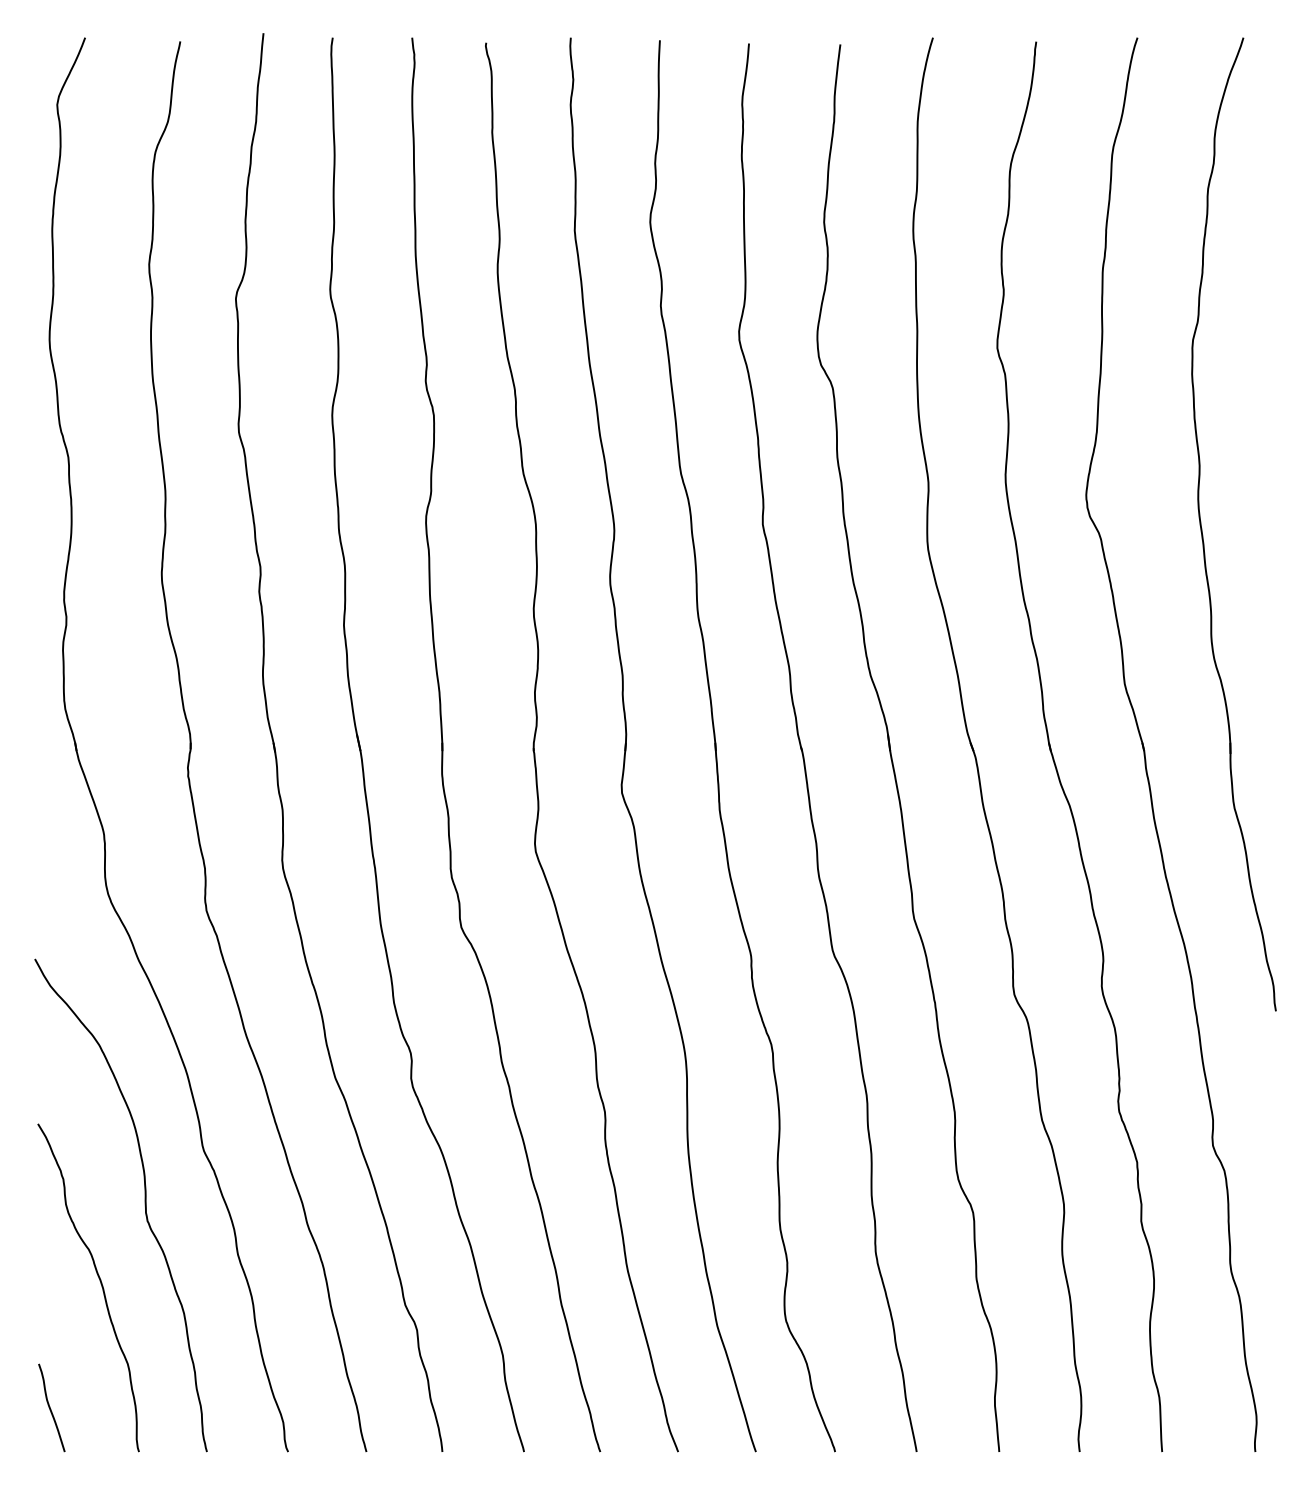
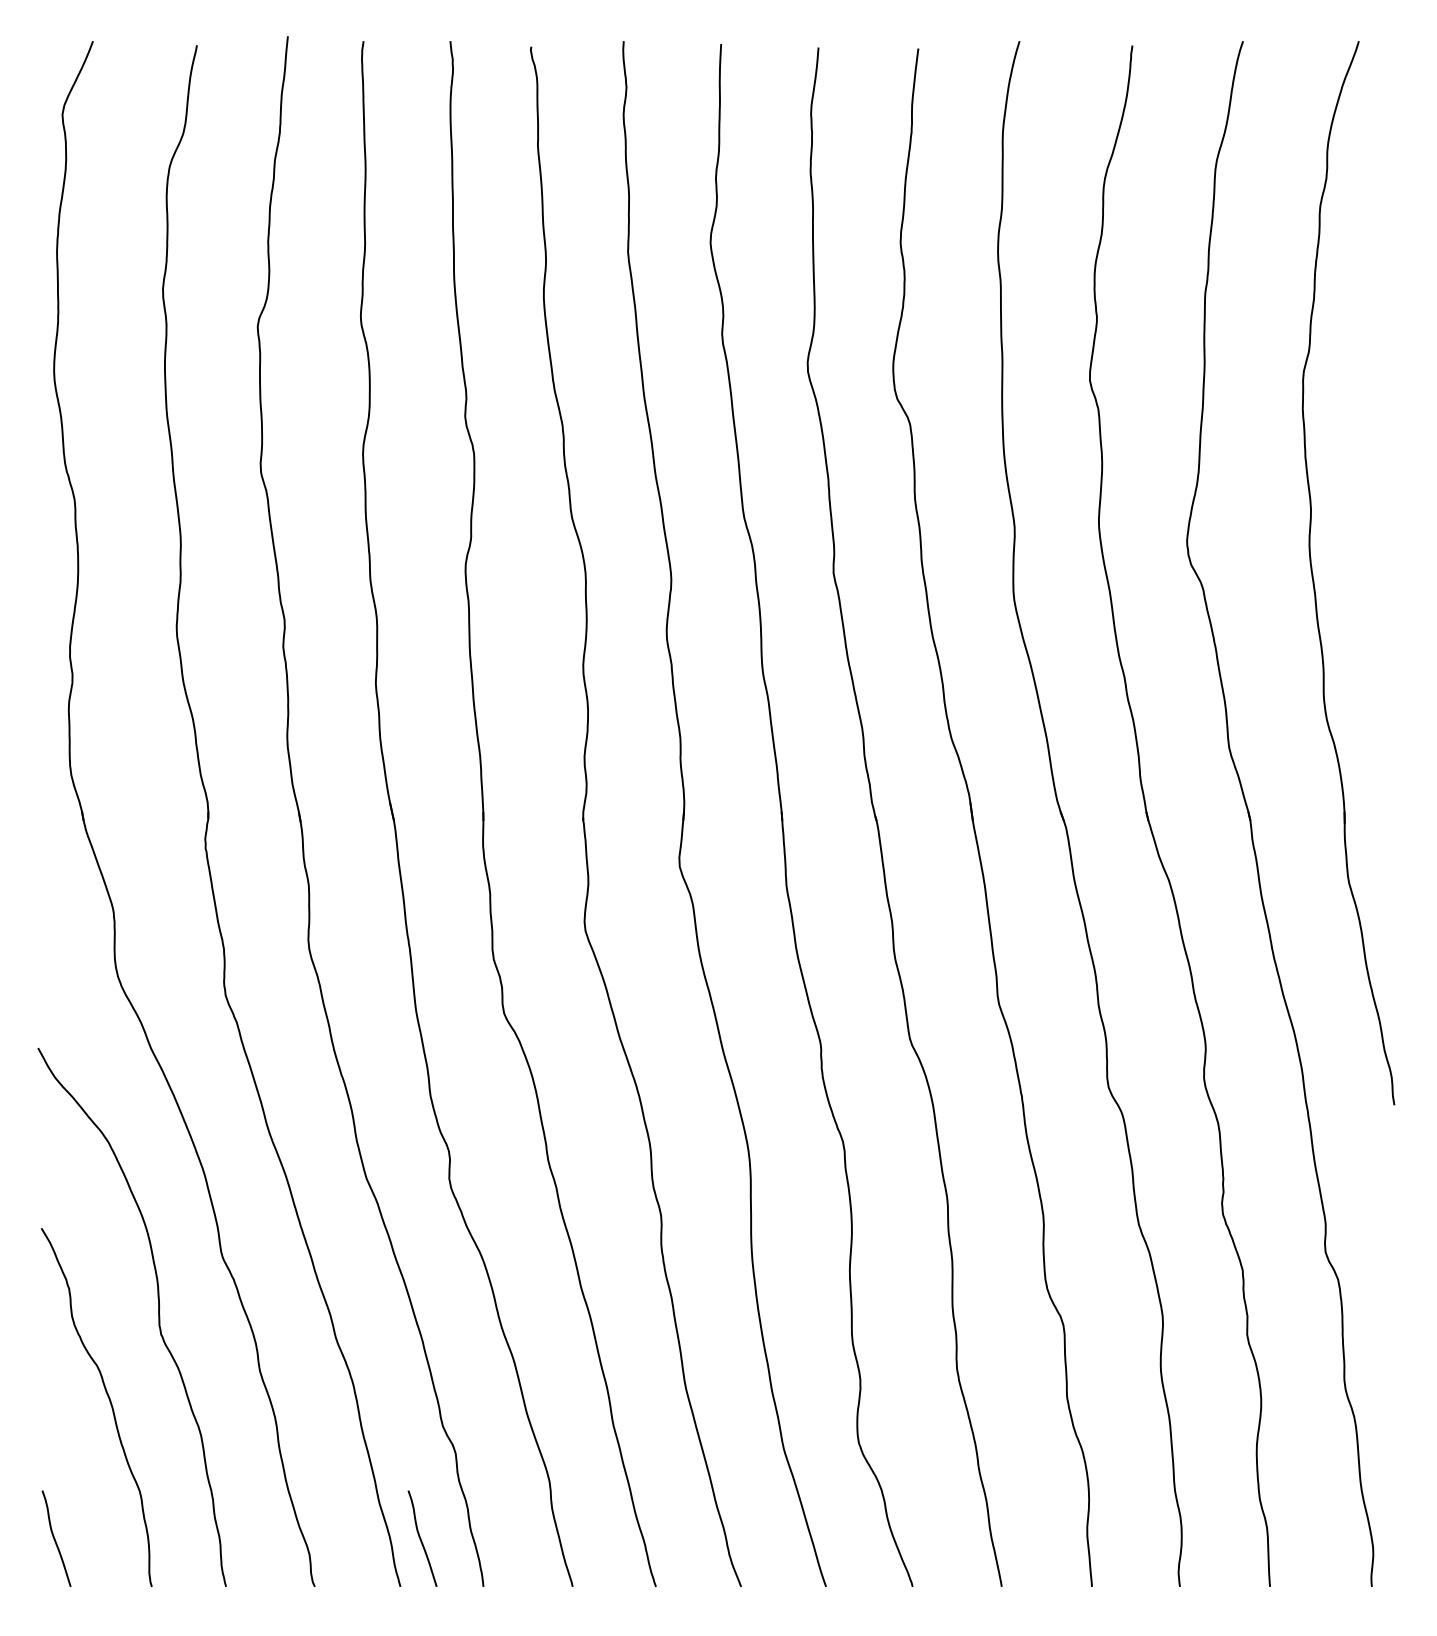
curve: (385, 1407) -> (421, 1538), added

